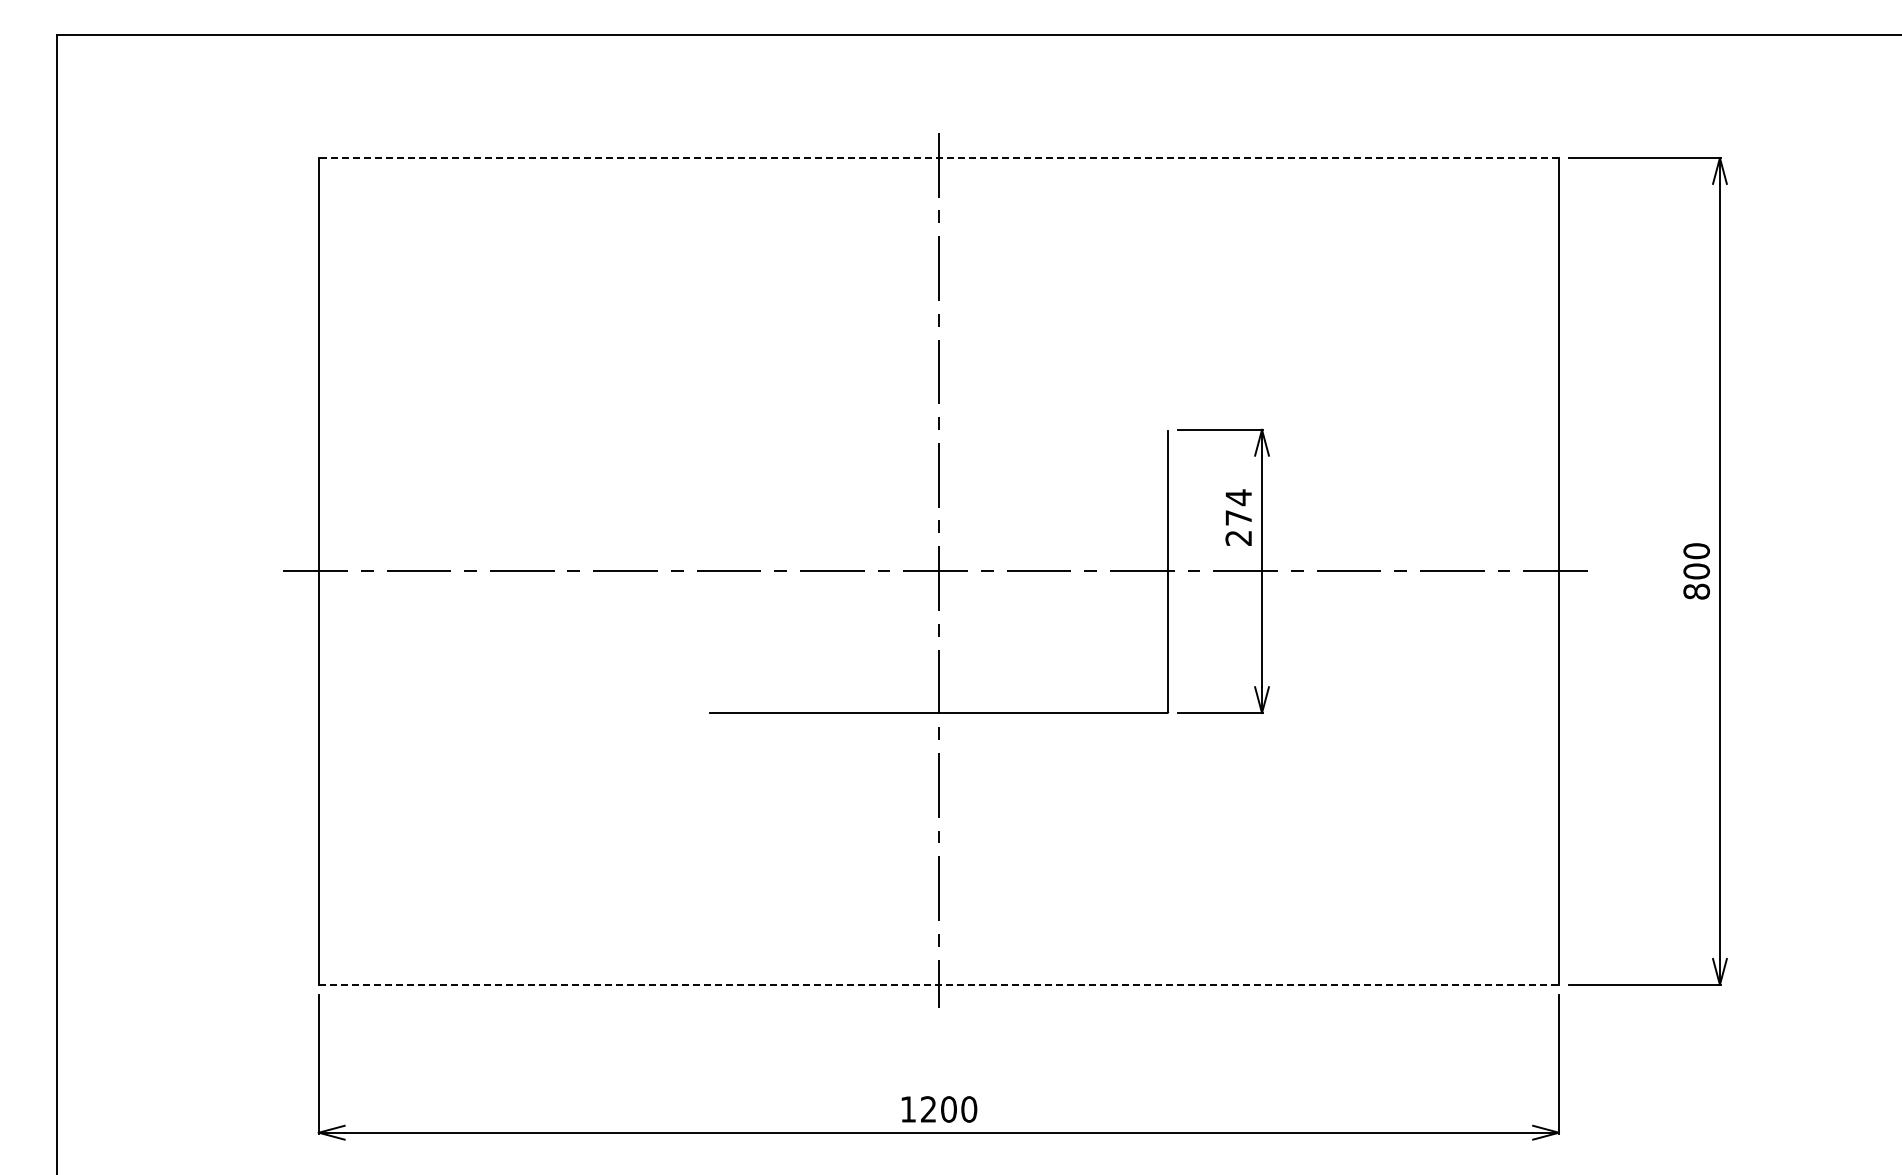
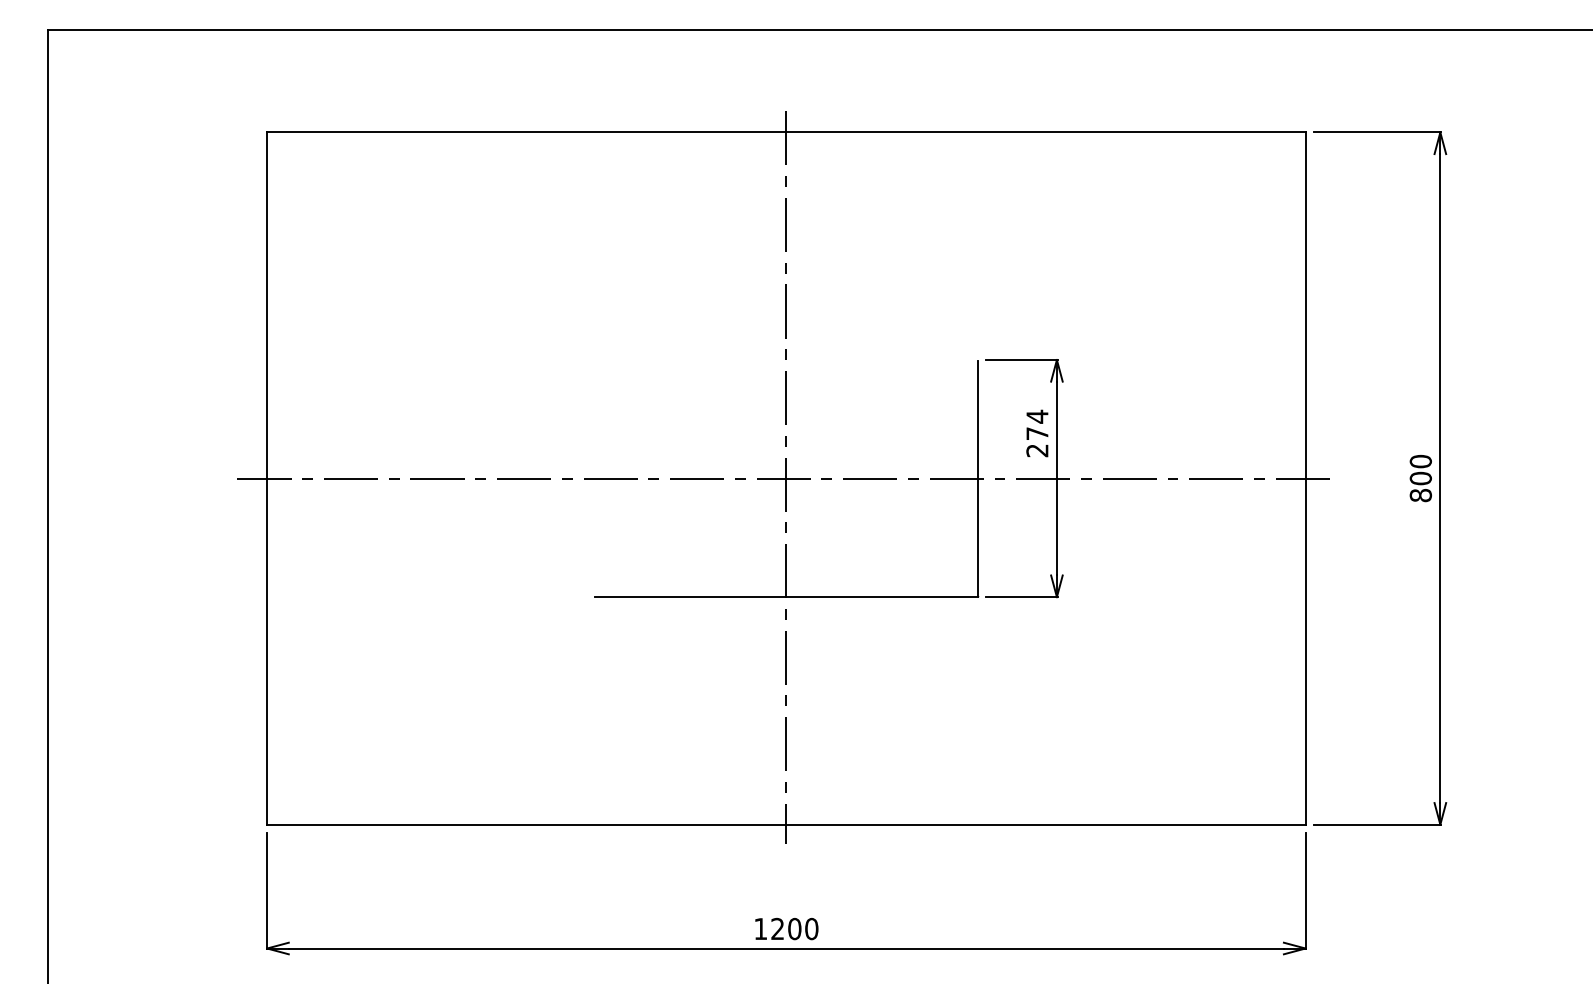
line: (938, 158) -> (786, 132), dashed -> solid
line: (939, 984) -> (786, 824), dashed -> solid

